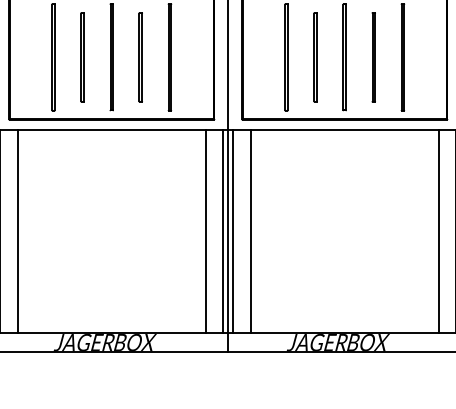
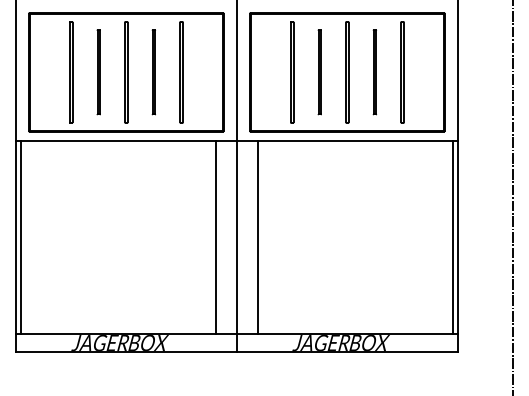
line: (18, 231) -> (37, 237), removed
line: (223, 231) -> (232, 237), removed
line: (233, 231) -> (241, 237), removed
line: (438, 231) -> (436, 237), removed

